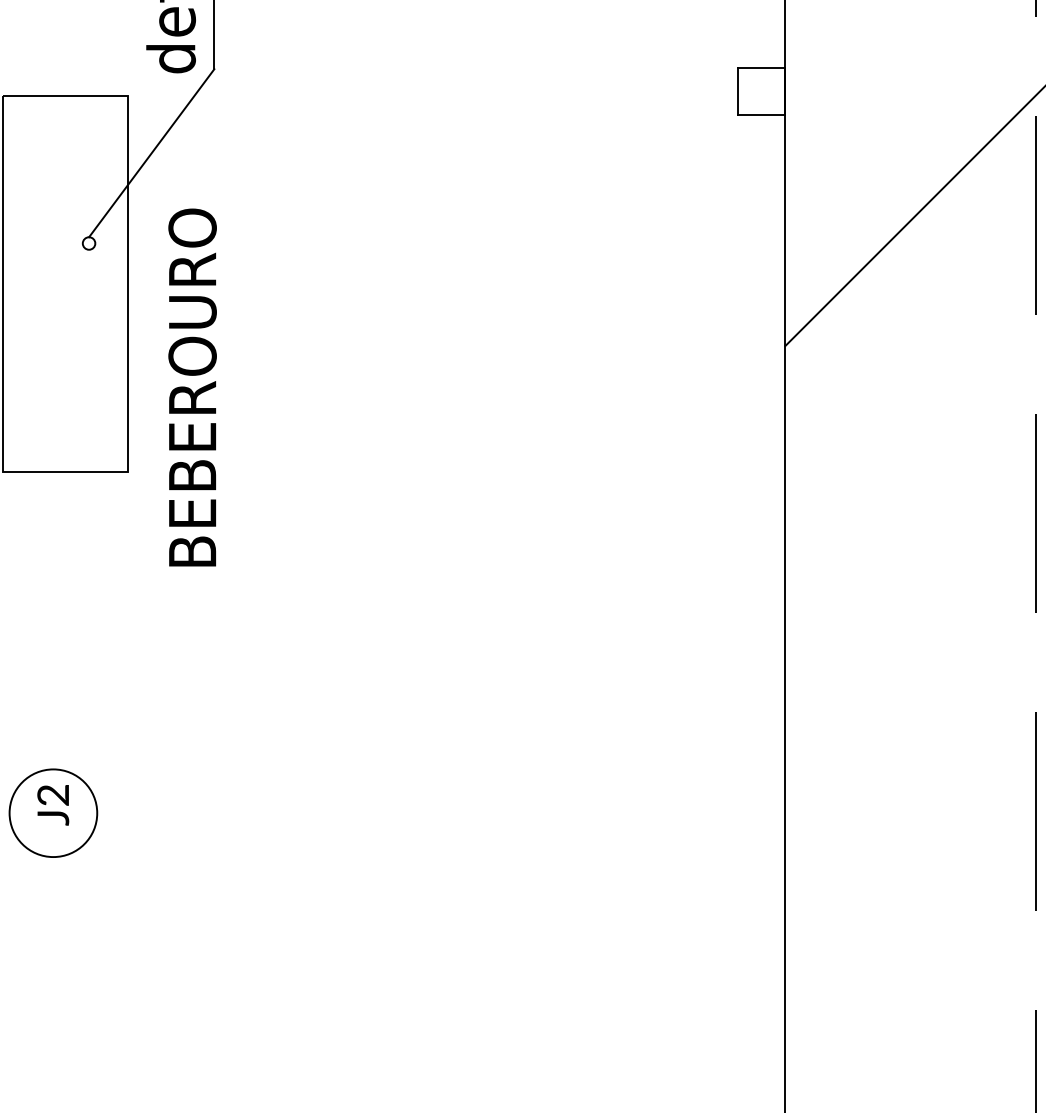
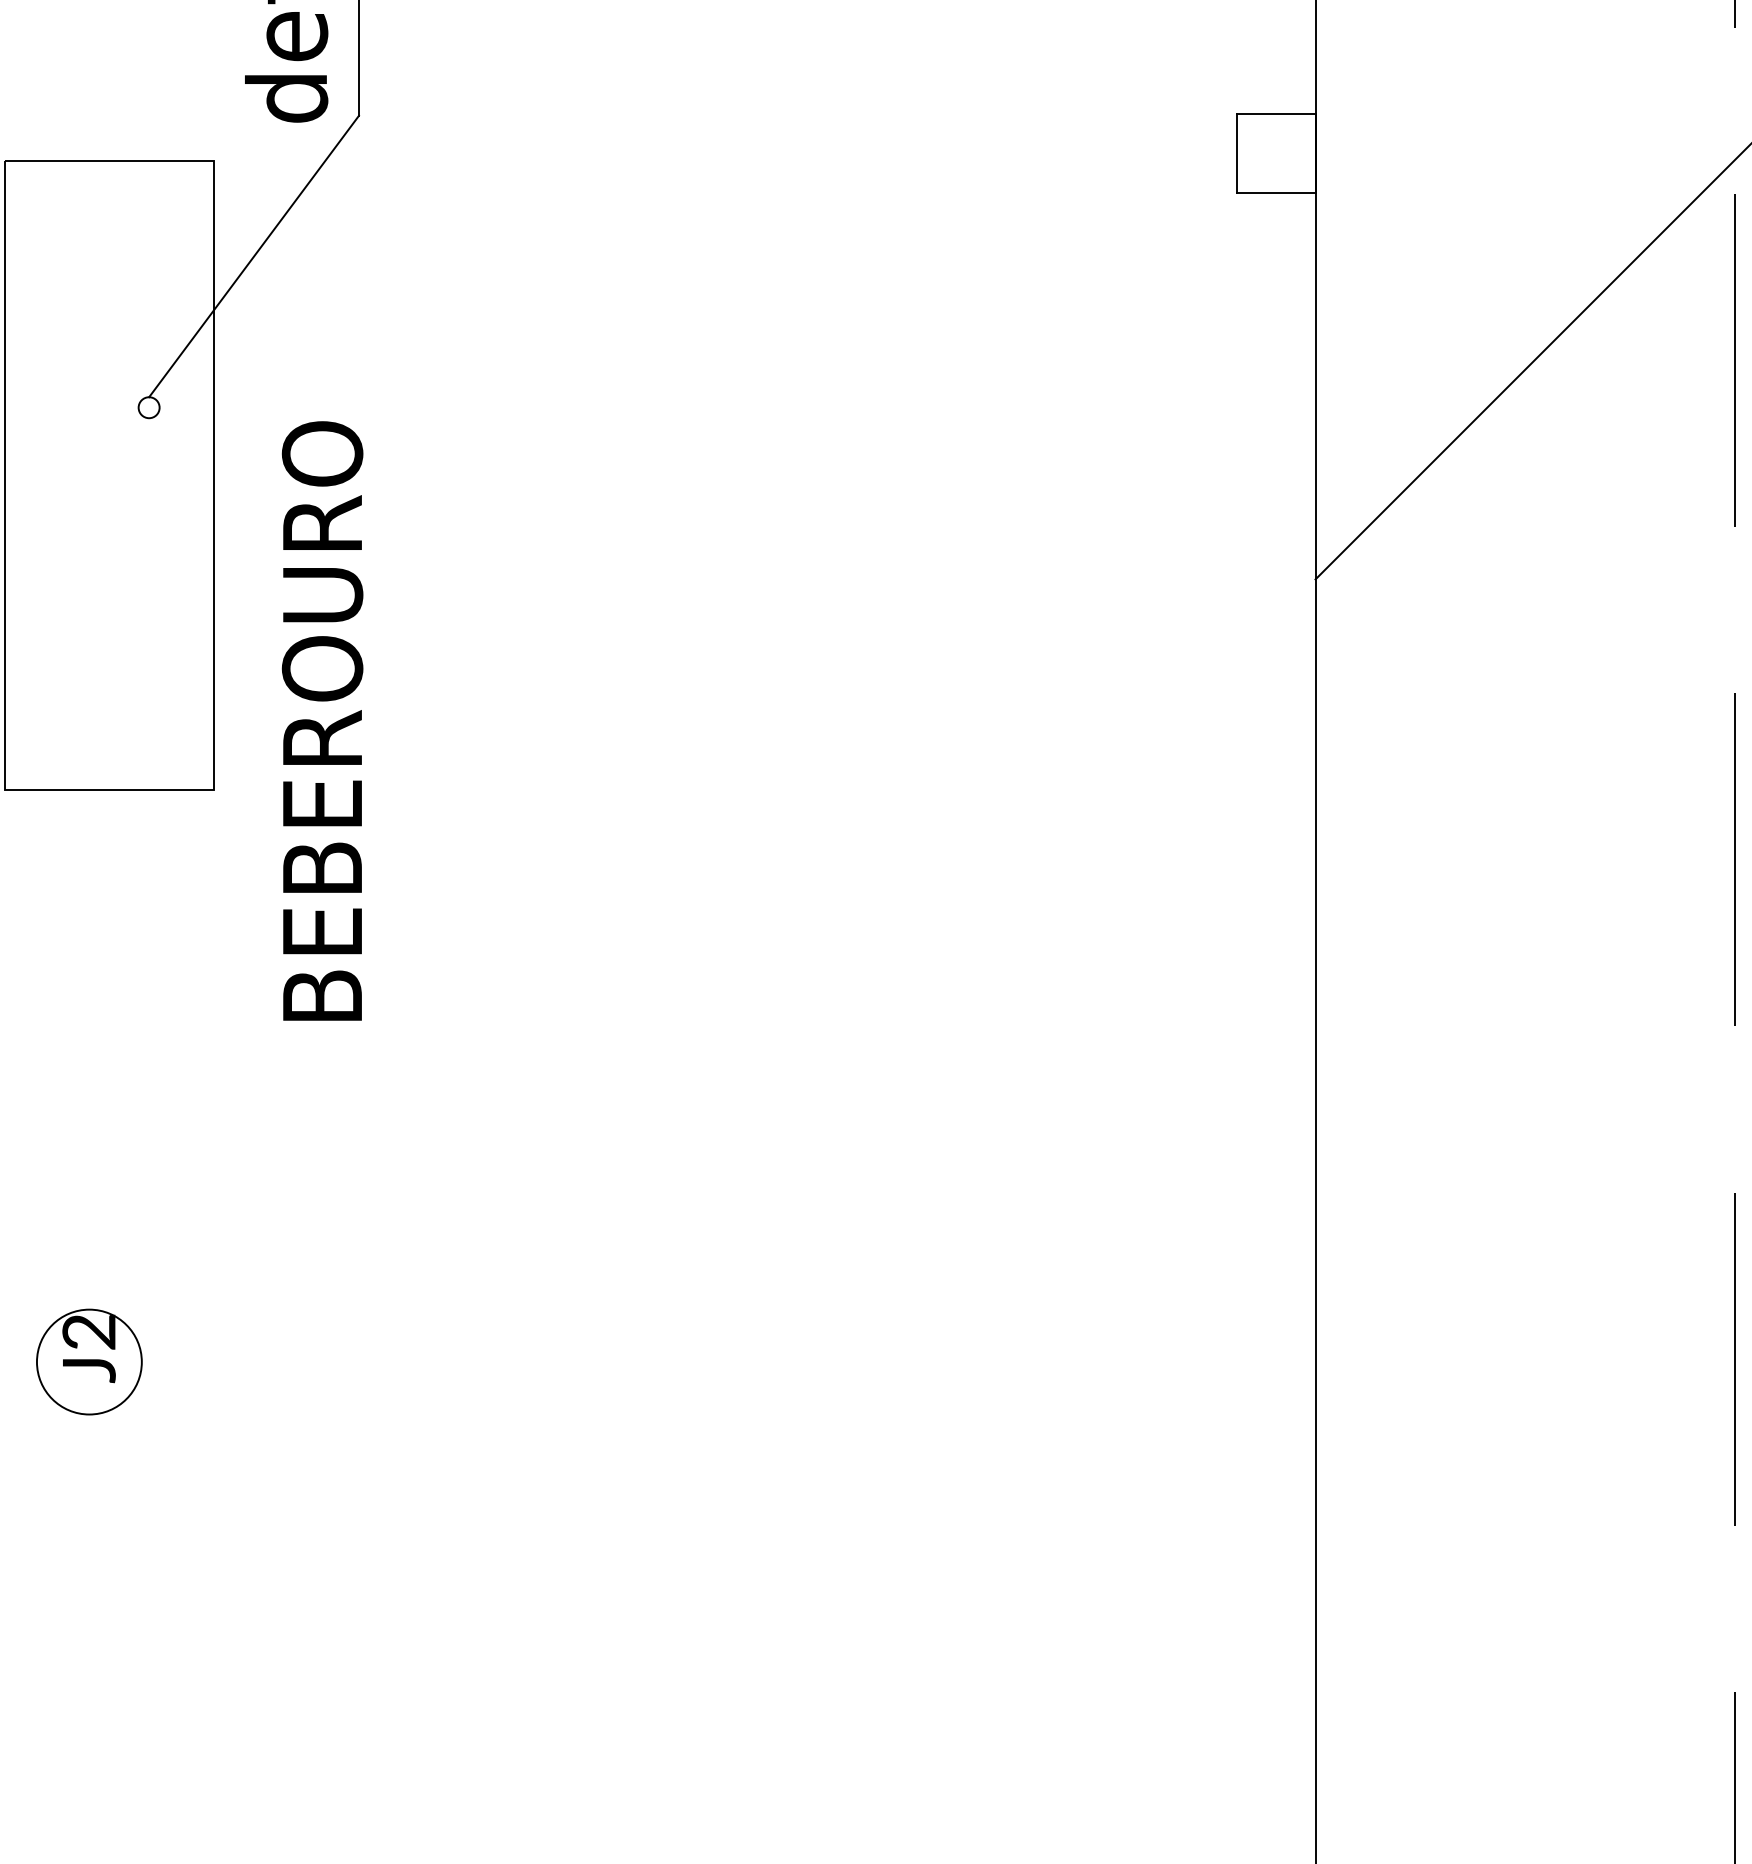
text: (192, 387) -> (322, 720), moved
circle: (53, 812) -> (89, 1360), size x0.71

